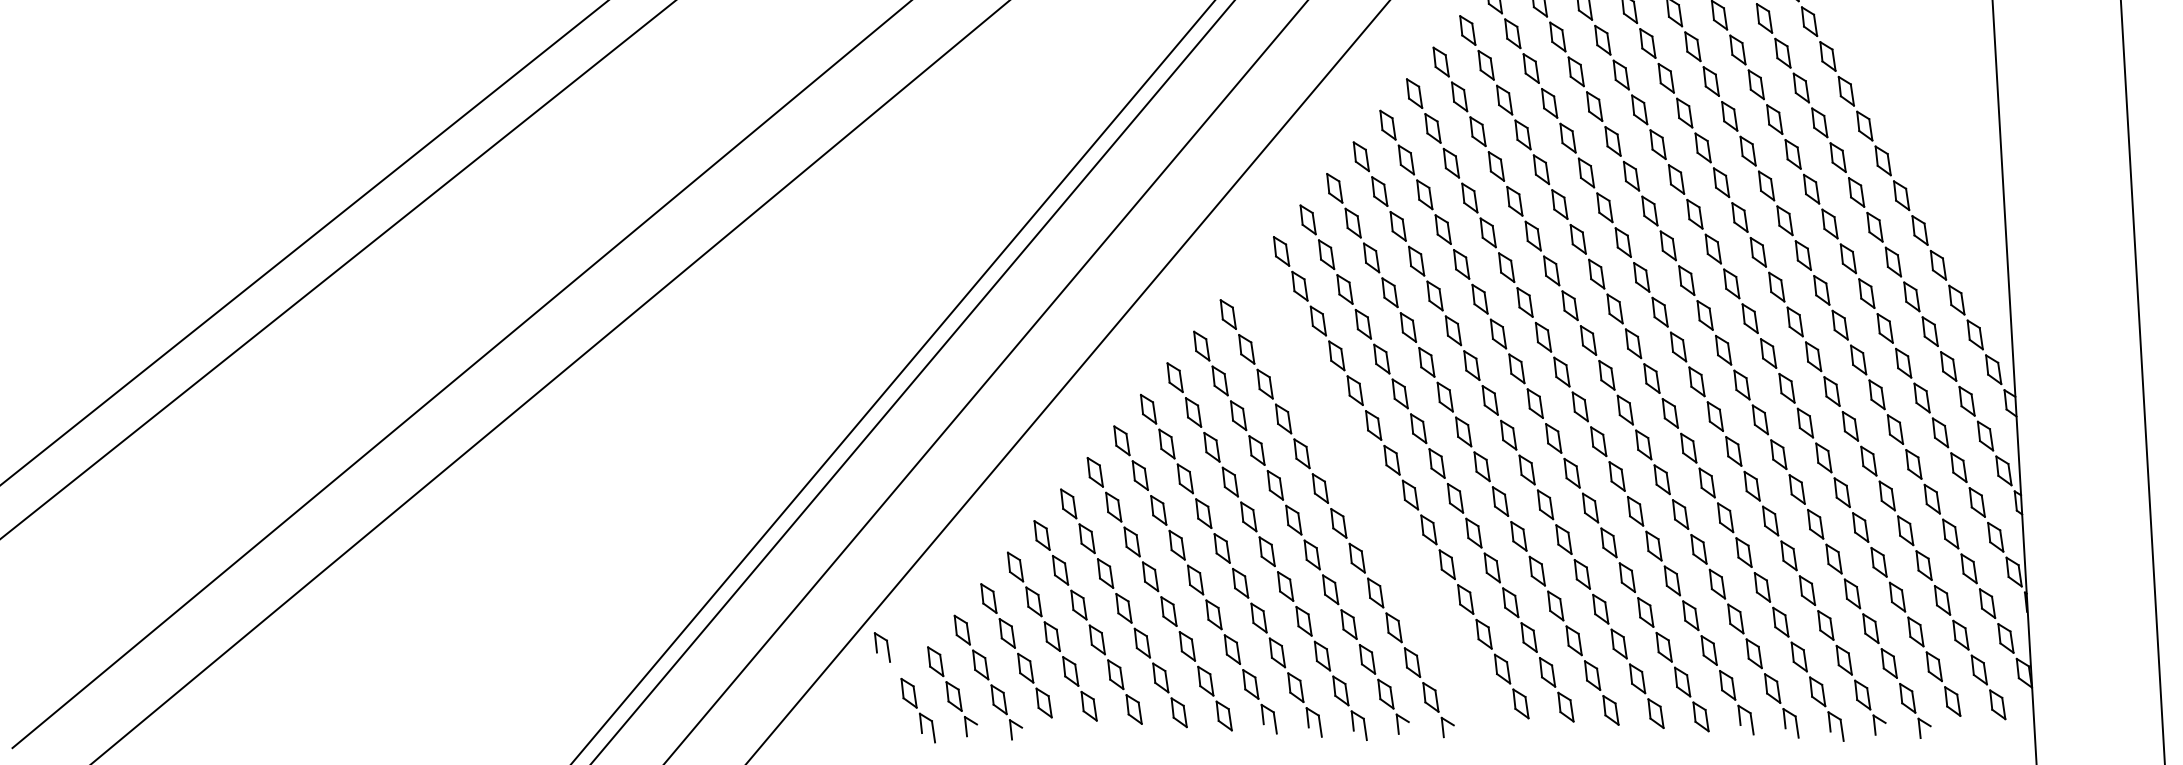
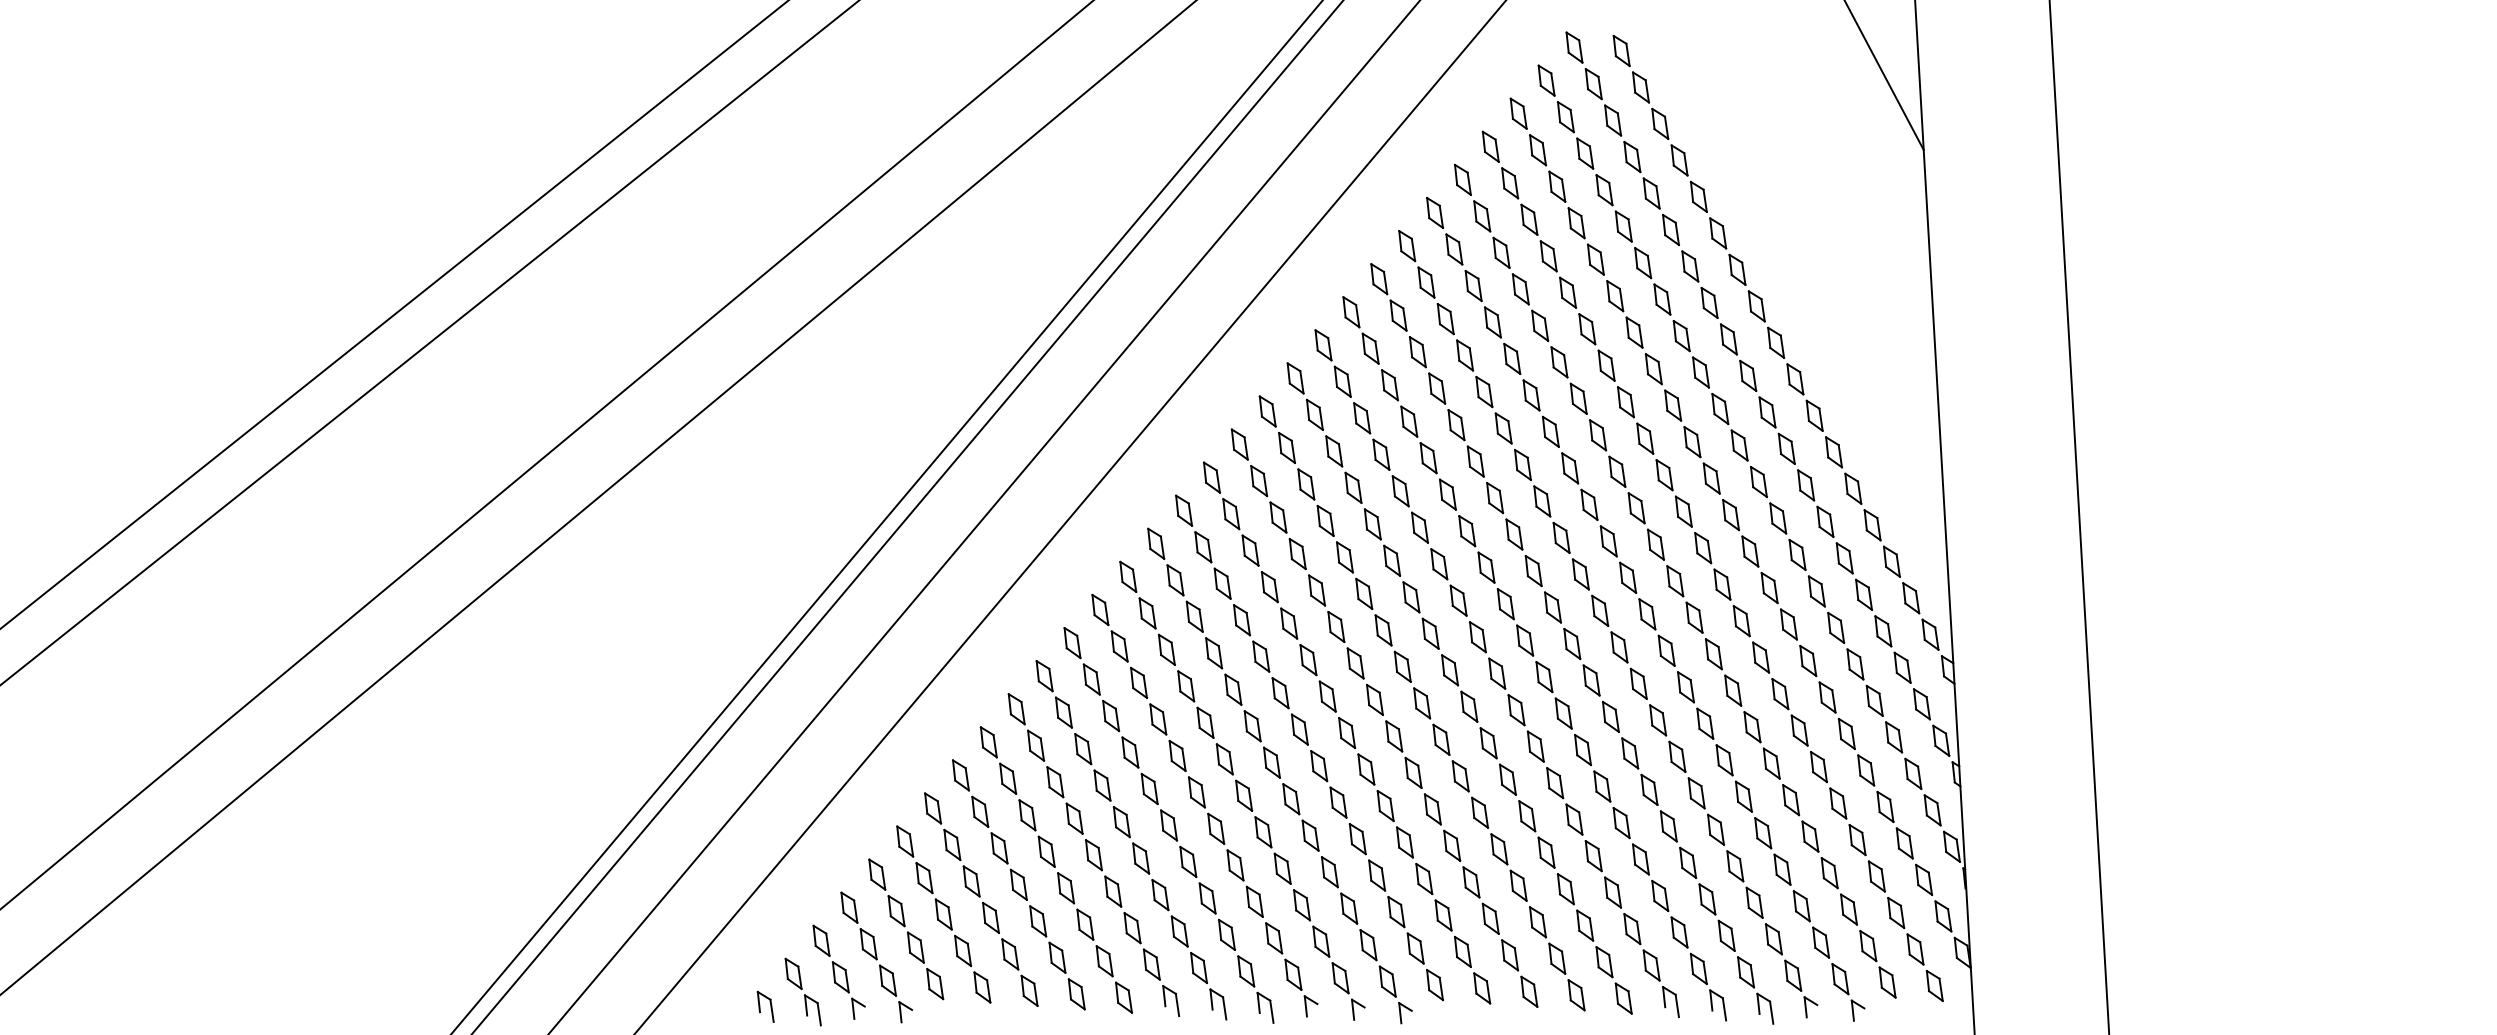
part: (1372, 504) -> (1279, 775), added
part: (882, 647) -> (765, 1006), moved

